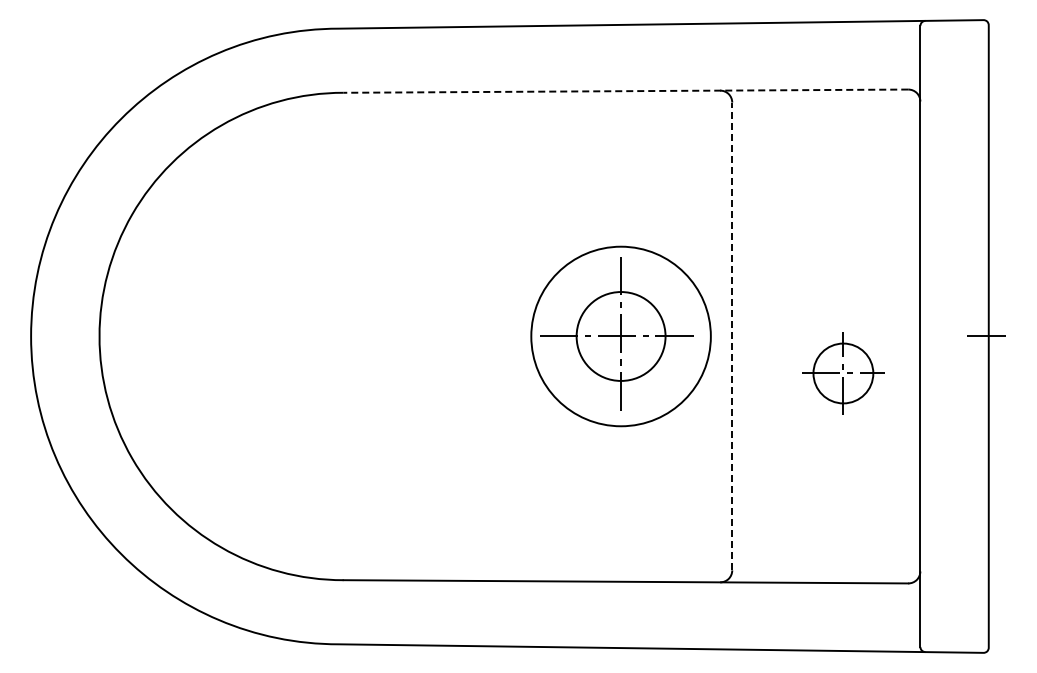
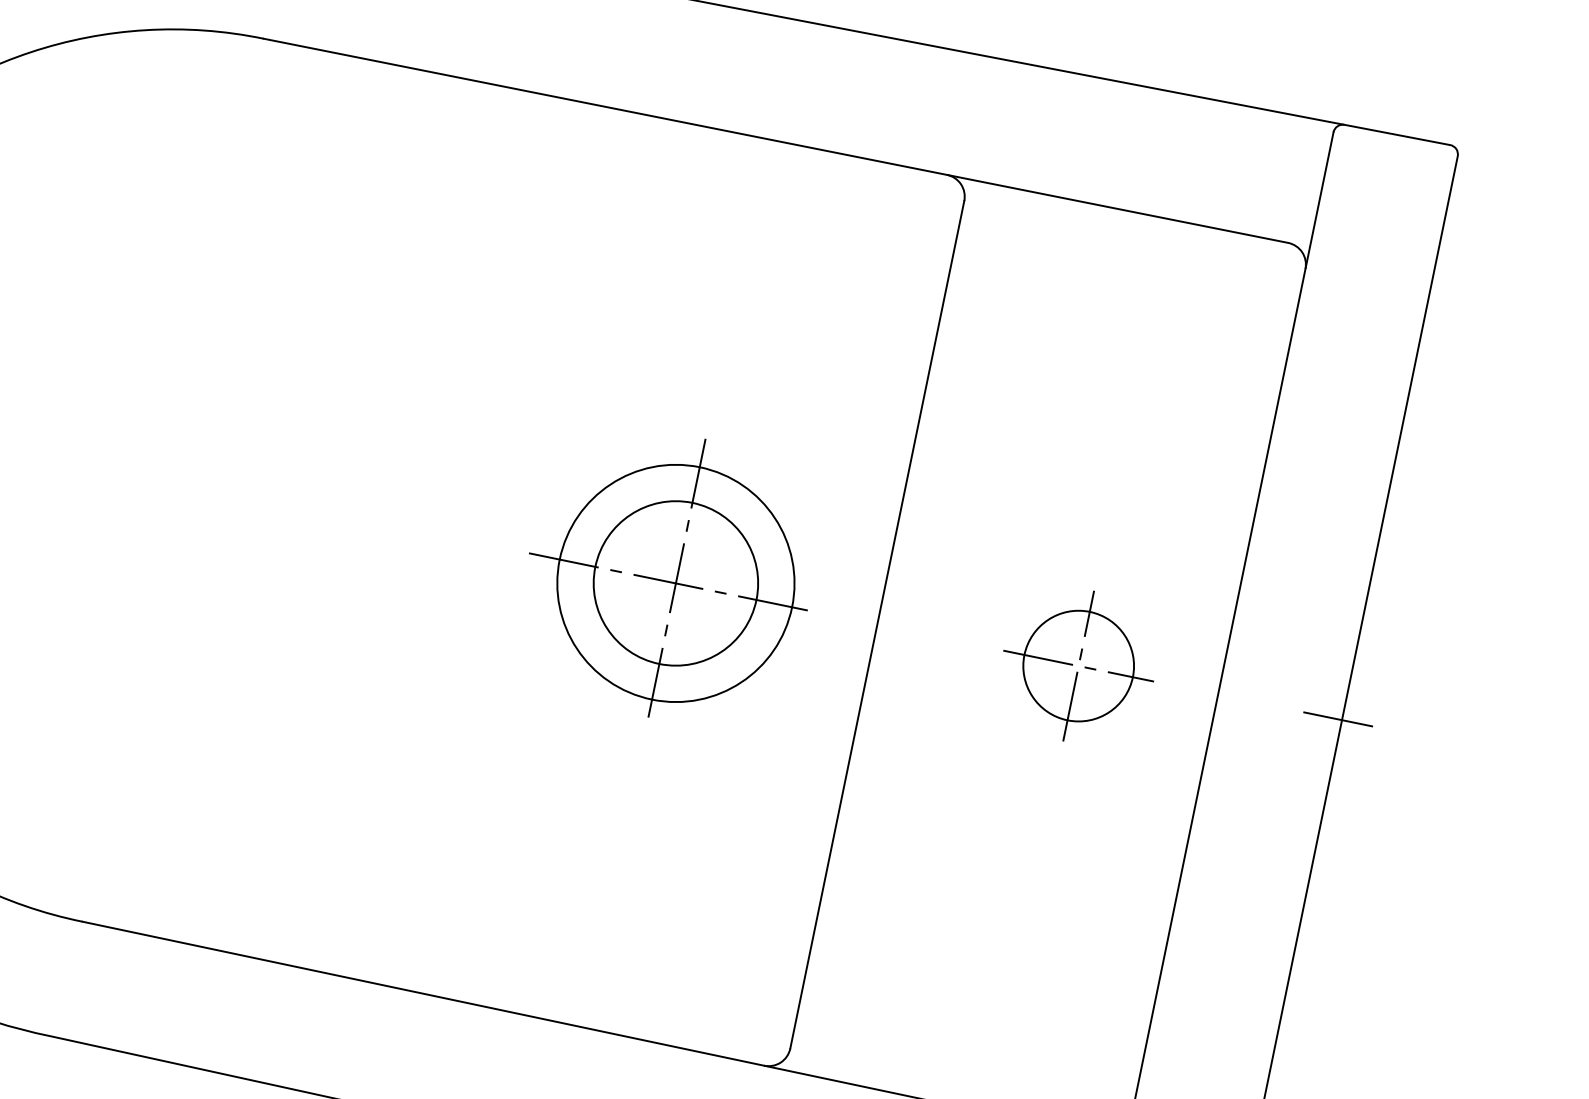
line: (625, 91) -> (775, 141), dashed -> solid
circle: (620, 336) -> (674, 583), size x0.71
line: (732, 336) -> (877, 624), dashed -> solid
part: (843, 373) -> (1078, 666), moved

